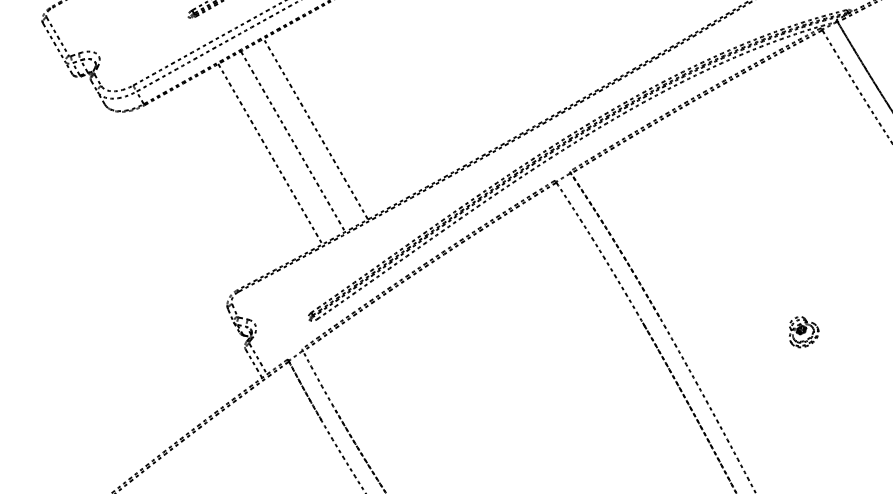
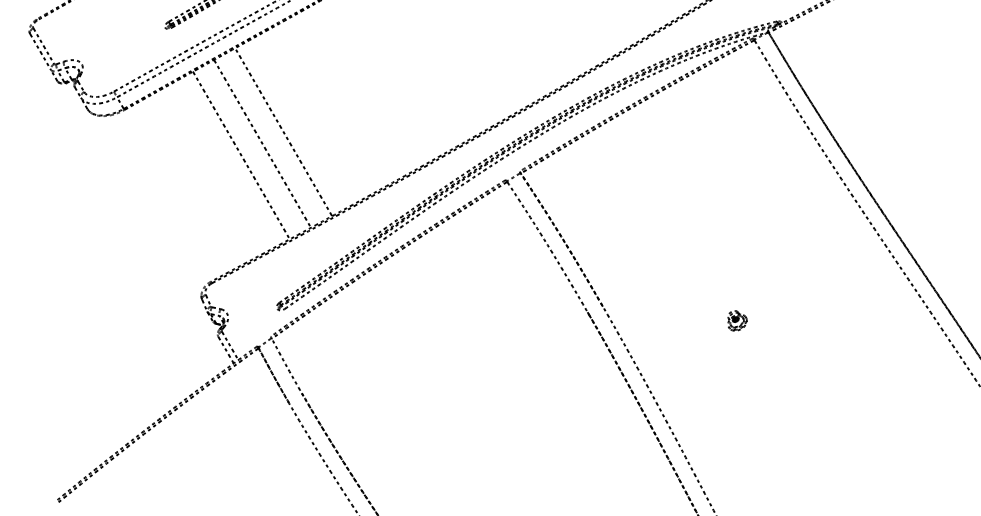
part: (804, 331) -> (737, 320), size x0.7

